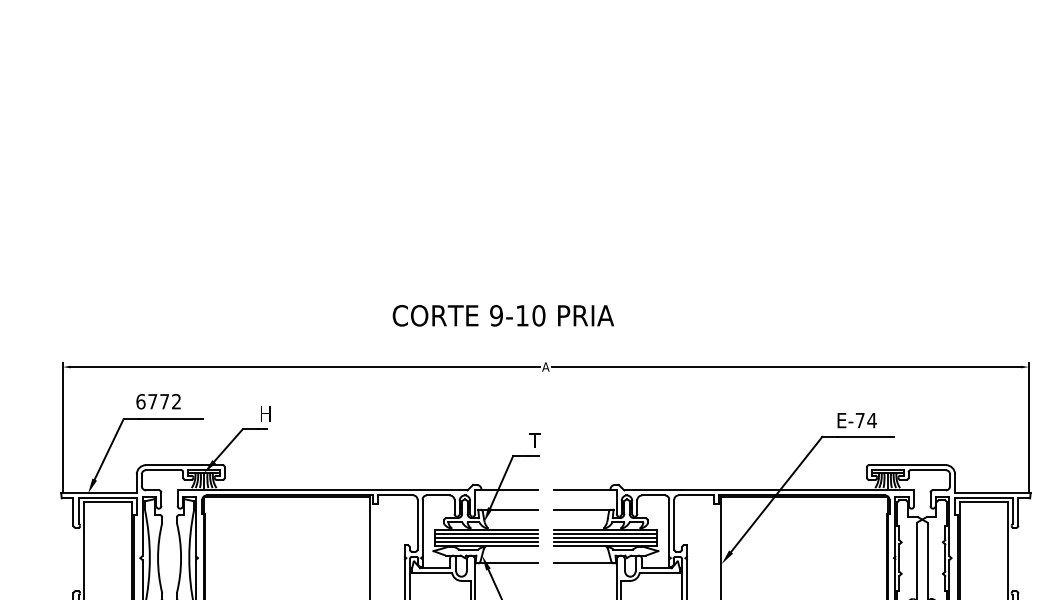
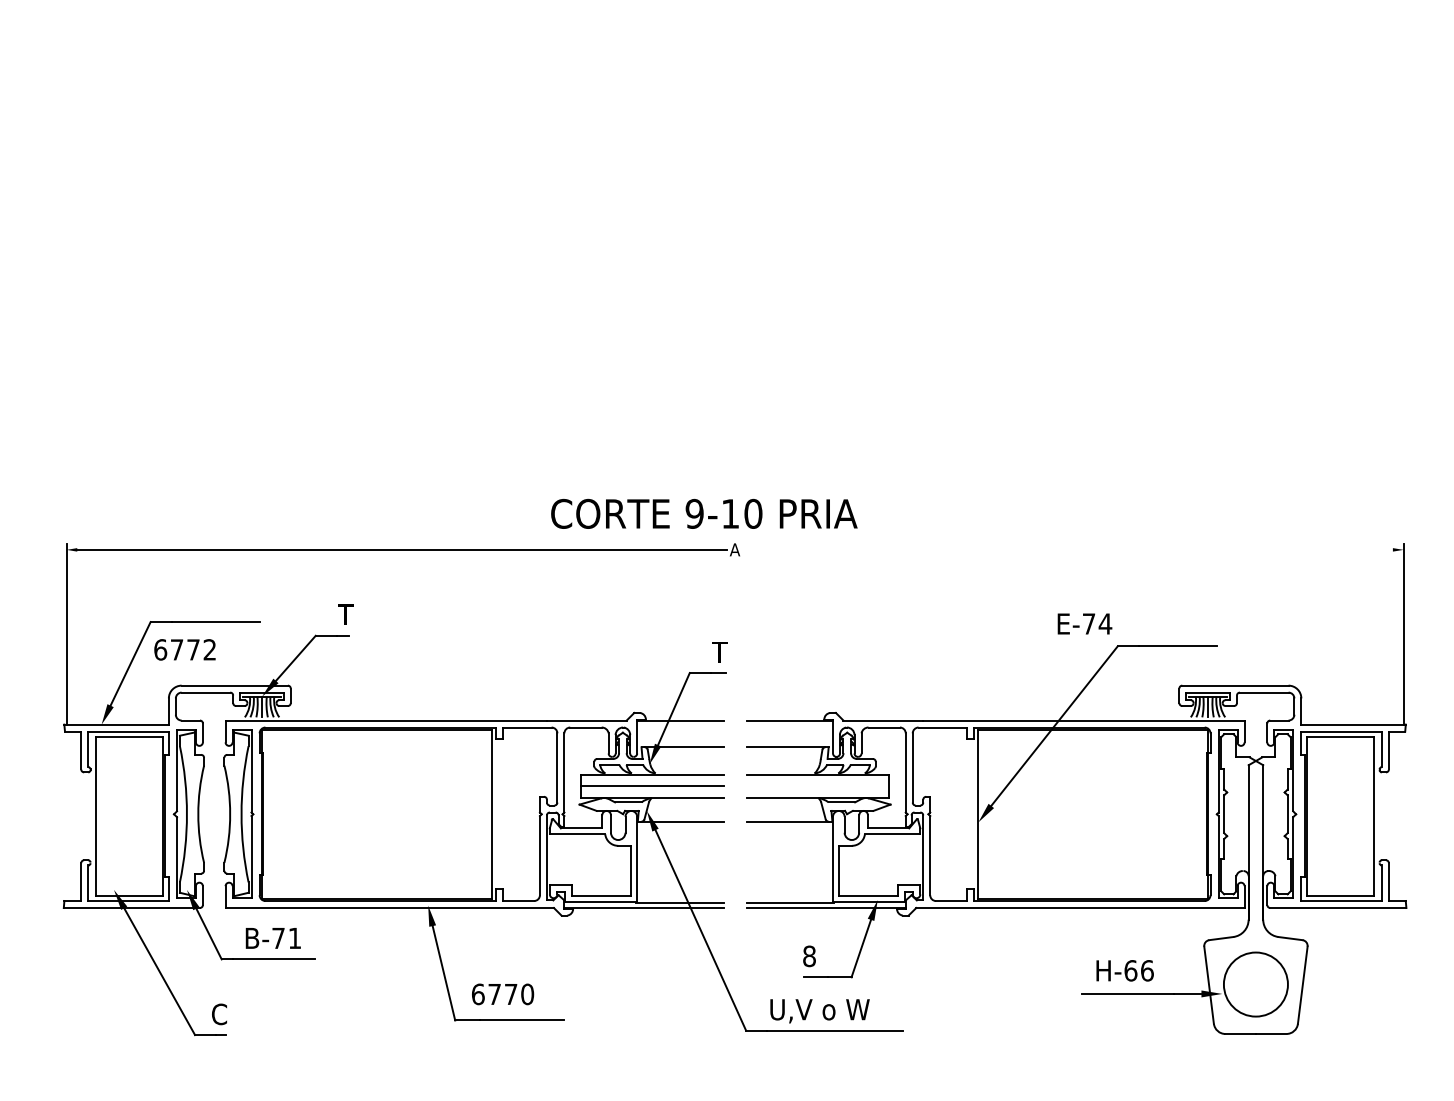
text: (503, 315) -> (704, 513), moved
line: (786, 366) -> (1067, 549), removed
text: (158, 401) -> (184, 649), moved
text: (265, 413) -> (346, 614), H -> T
text: (856, 420) -> (1084, 623), moved
line: (486, 533) -> (652, 780), removed
line: (605, 533) -> (817, 780), removed
line: (605, 538) -> (817, 786), removed
line: (486, 542) -> (652, 792), removed
line: (605, 542) -> (817, 792), removed

